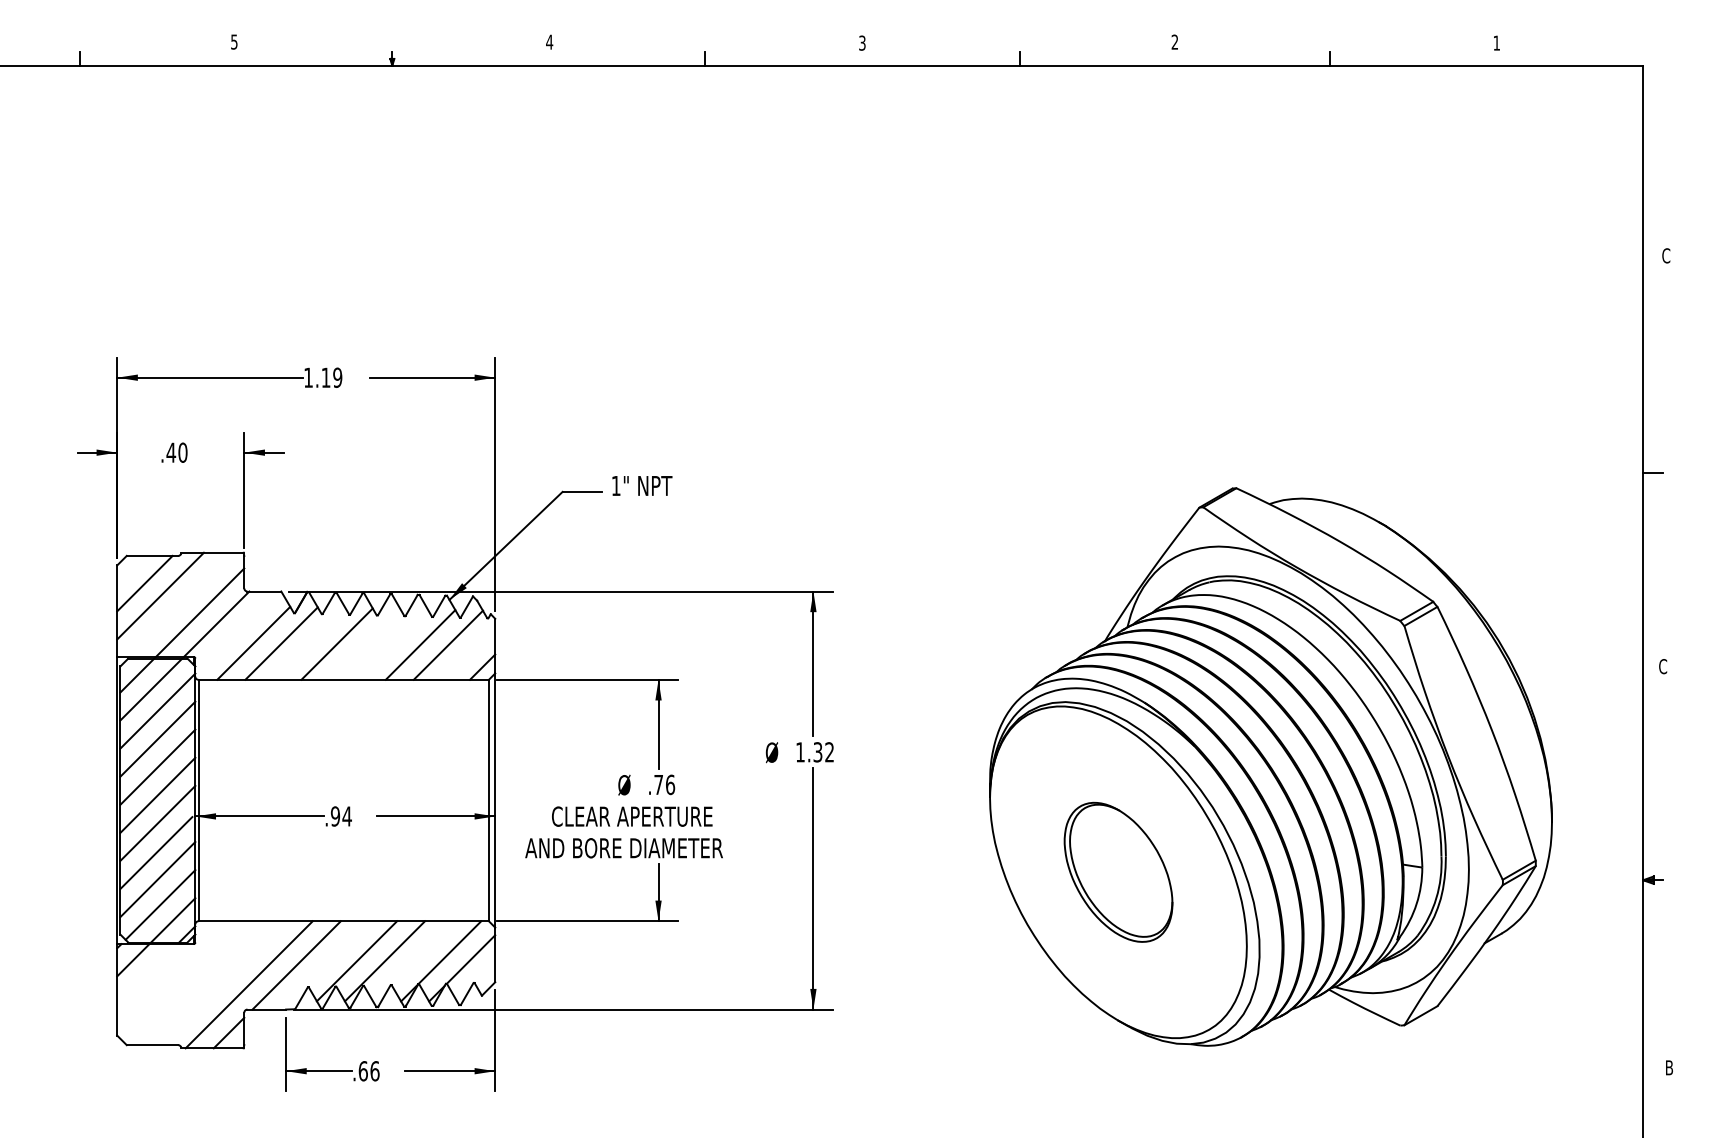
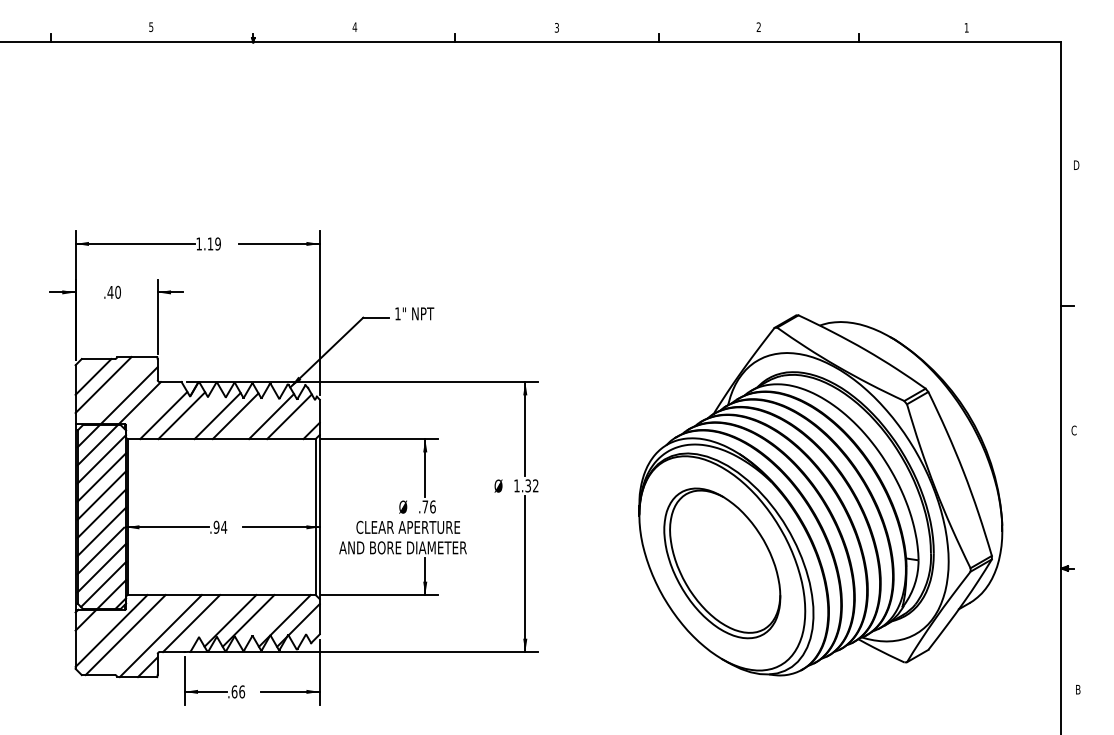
text: (1666, 256) -> (1076, 165), C -> D
line: (364, 644) -> (235, 416), added
part: (1118, 872) -> (722, 563), size x1.67
line: (172, 976) -> (111, 630), added
line: (194, 983) -> (125, 635), added

